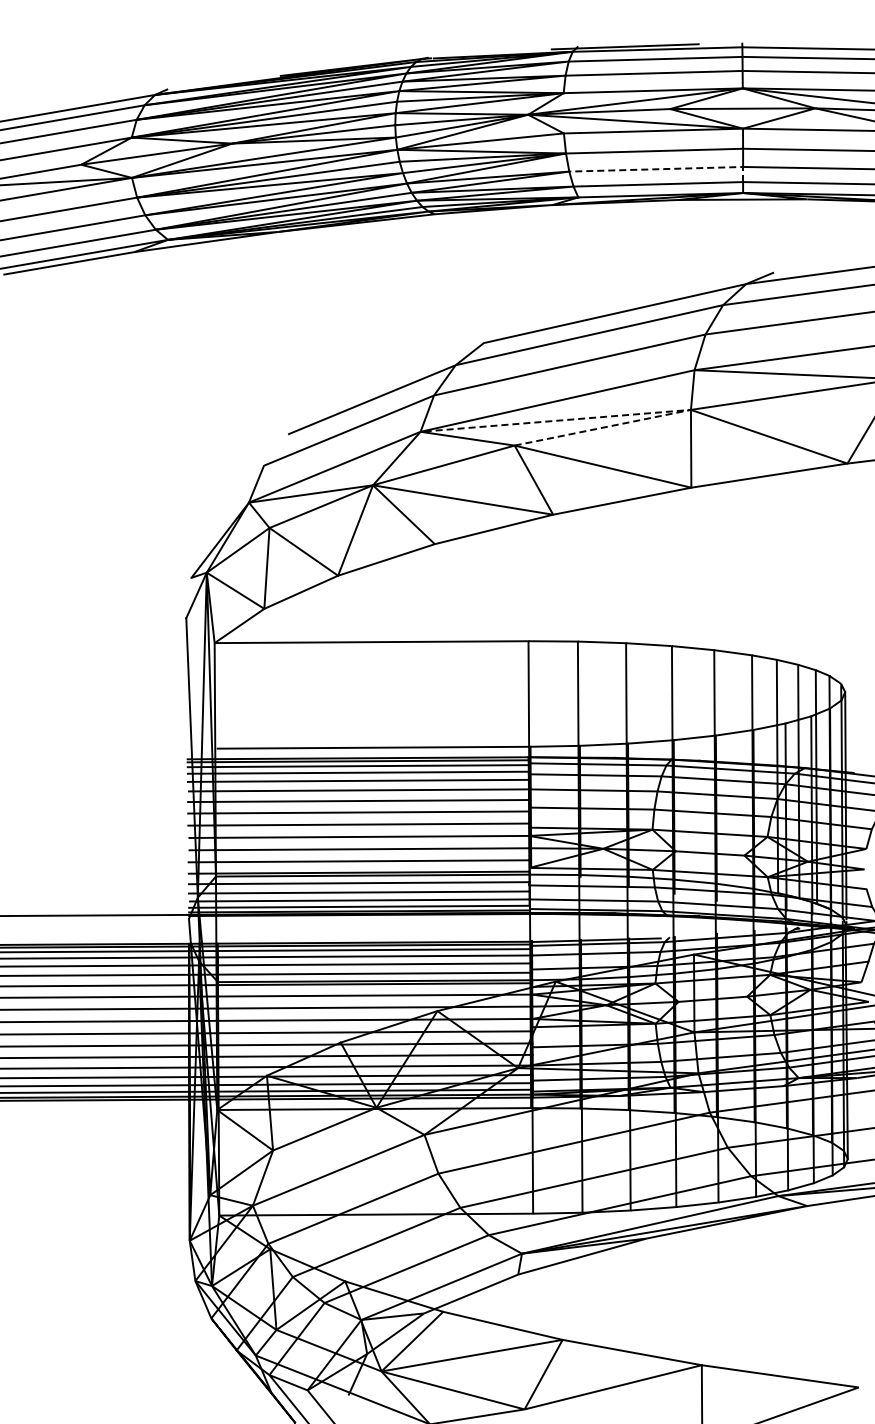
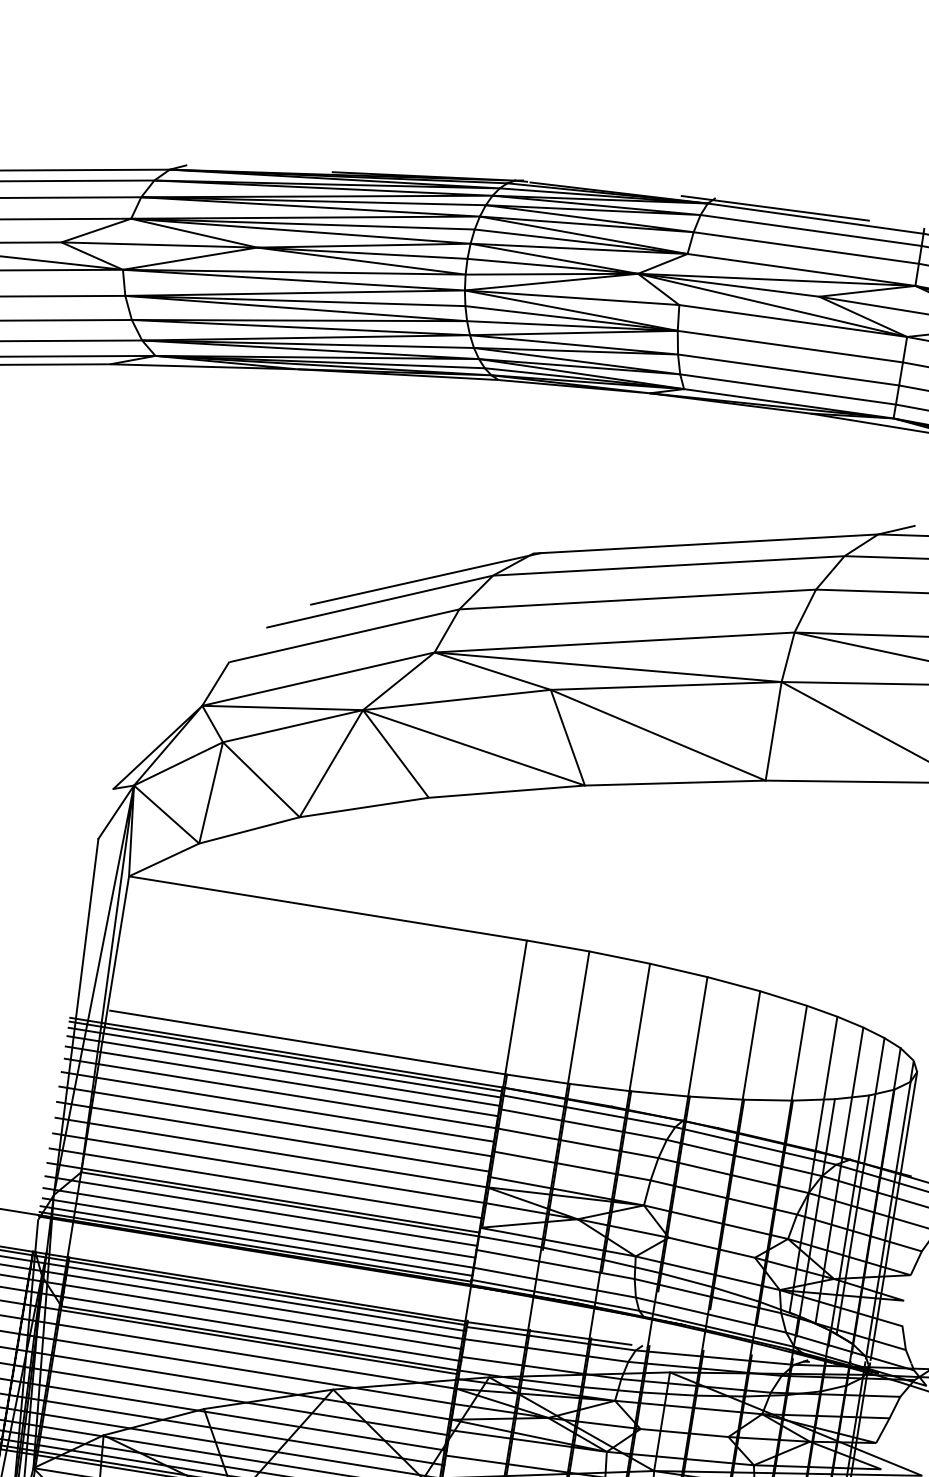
line: (664, 169) -> (799, 372), dashed -> solid
line: (404, 375) -> (426, 577), added
line: (645, 413) -> (723, 676), dashed -> solid

